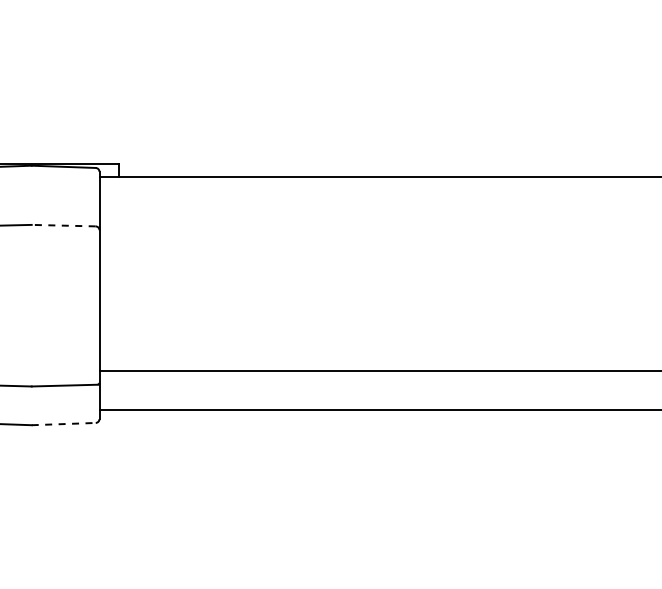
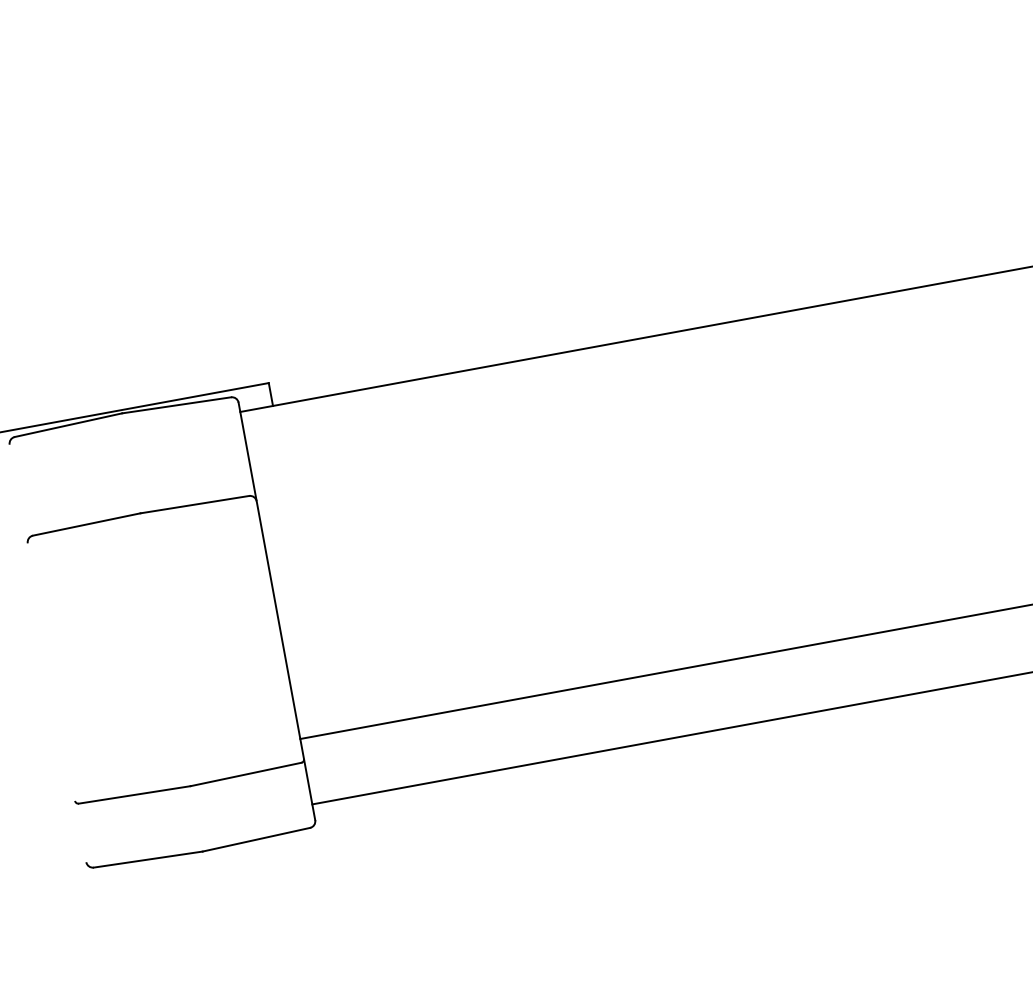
line: (63, 225) -> (194, 504), dashed -> solid
line: (64, 424) -> (257, 840), dashed -> solid

